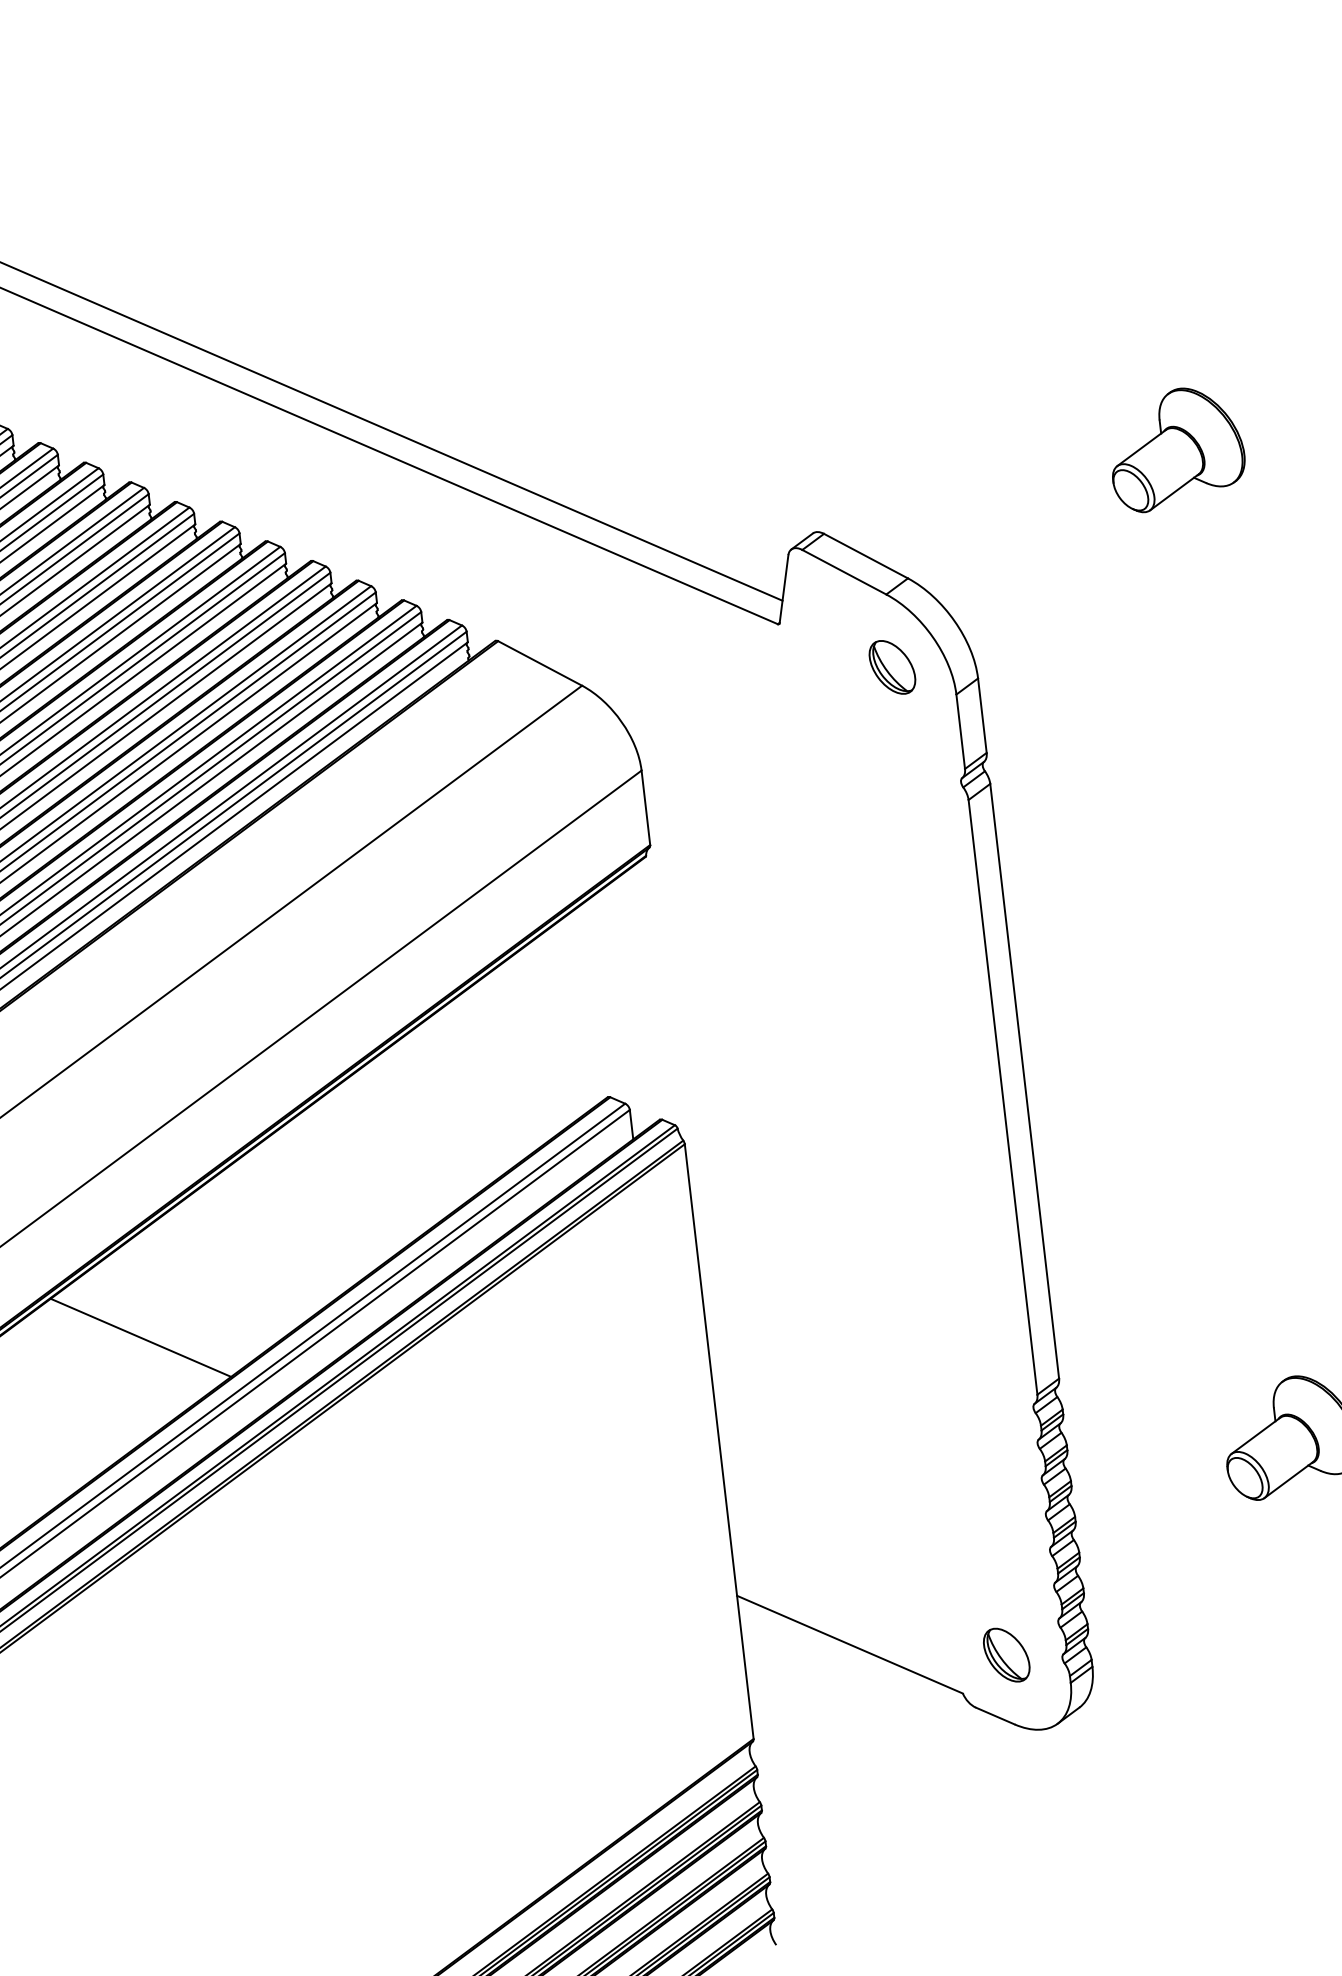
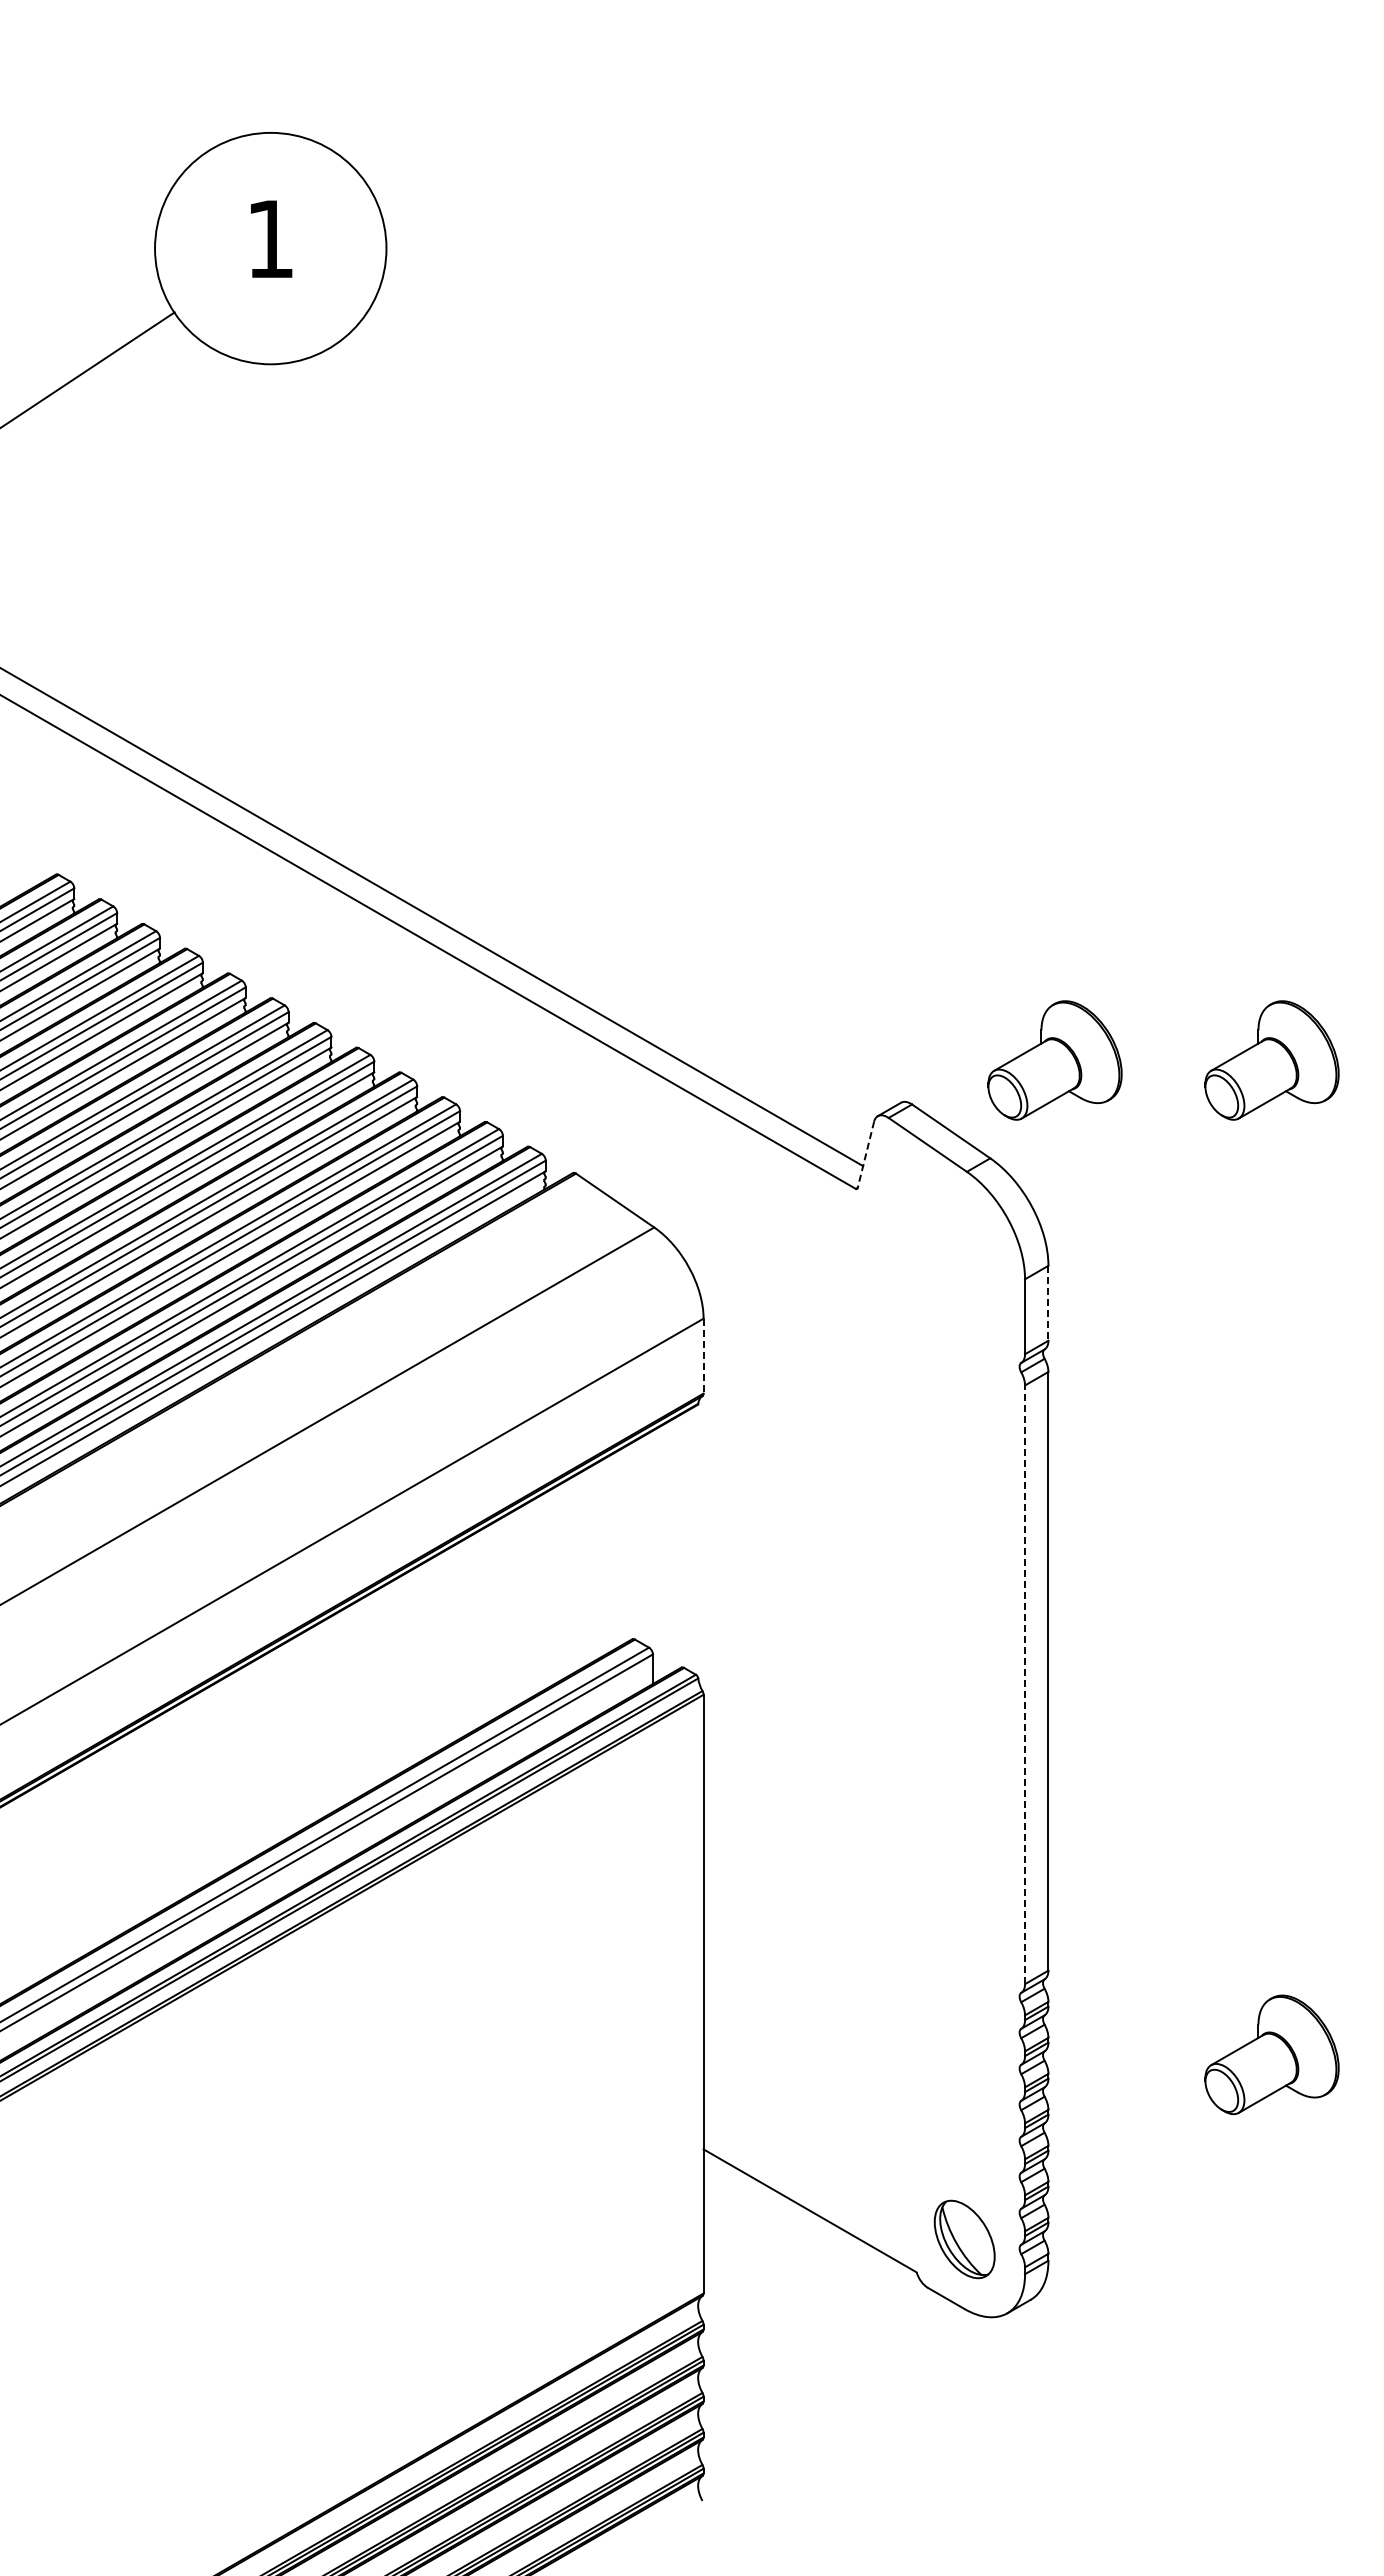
part: (960, 473) -> (1054, 1060), added
line: (783, 589) -> (865, 1155), solid -> dashed
part: (892, 666) -> (964, 1244), removed
line: (982, 715) -> (1048, 1303), solid -> dashed
line: (645, 808) -> (703, 1356), solid -> dashed
line: (1003, 1097) -> (1025, 1684), solid -> dashed
line: (140, 1337) -> (140, 1824), removed
part: (1006, 1654) -> (964, 2238), size x1.4

